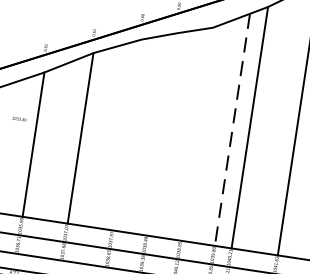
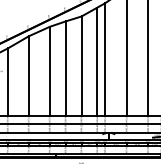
line: (232, 131) -> (97, 62), dashed -> solid
line: (196, 132) -> (81, 65), added
line: (126, 133) -> (49, 70), added
line: (161, 134) -> (65, 68), added

